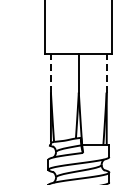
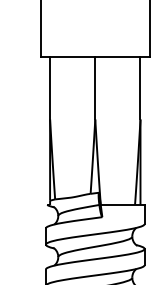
line: (50, 72) -> (49, 86), dashed -> solid
line: (106, 72) -> (140, 86), dashed -> solid

